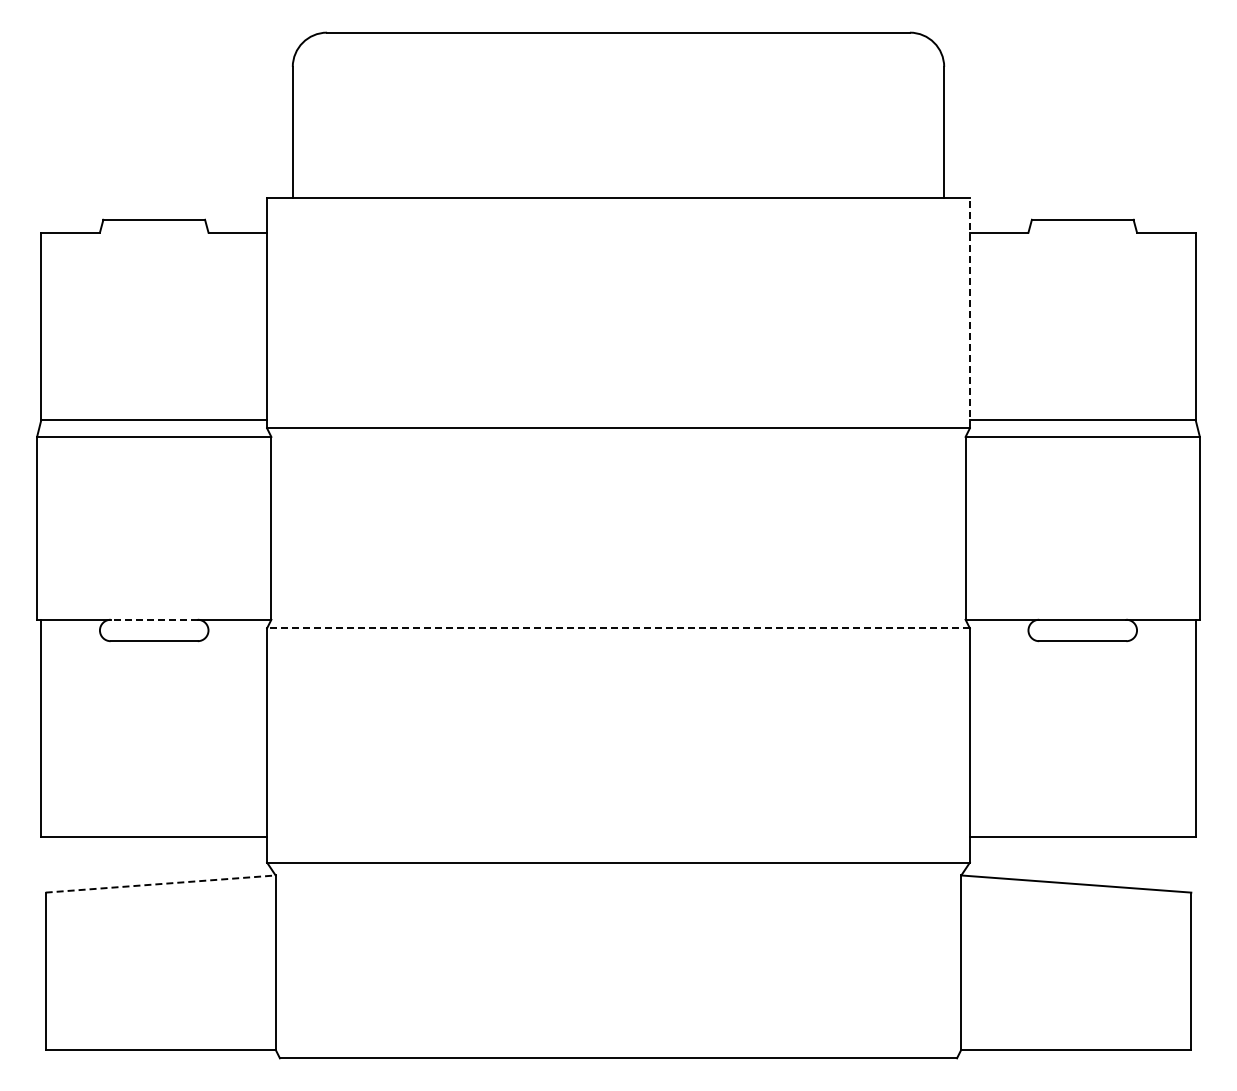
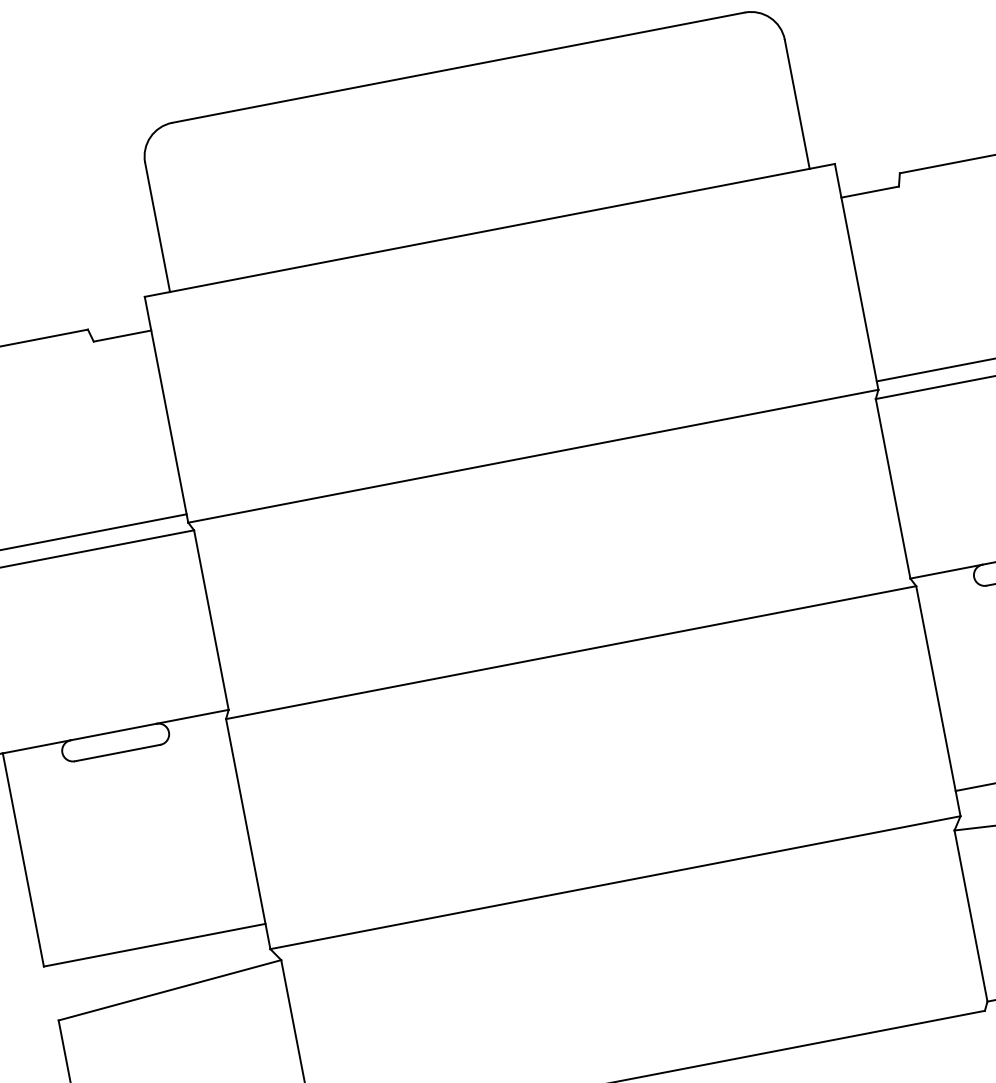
line: (969, 313) -> (856, 277), dashed -> solid
line: (154, 619) -> (113, 731), dashed -> solid
line: (618, 628) -> (571, 652), dashed -> solid
line: (161, 884) -> (170, 990), dashed -> solid

